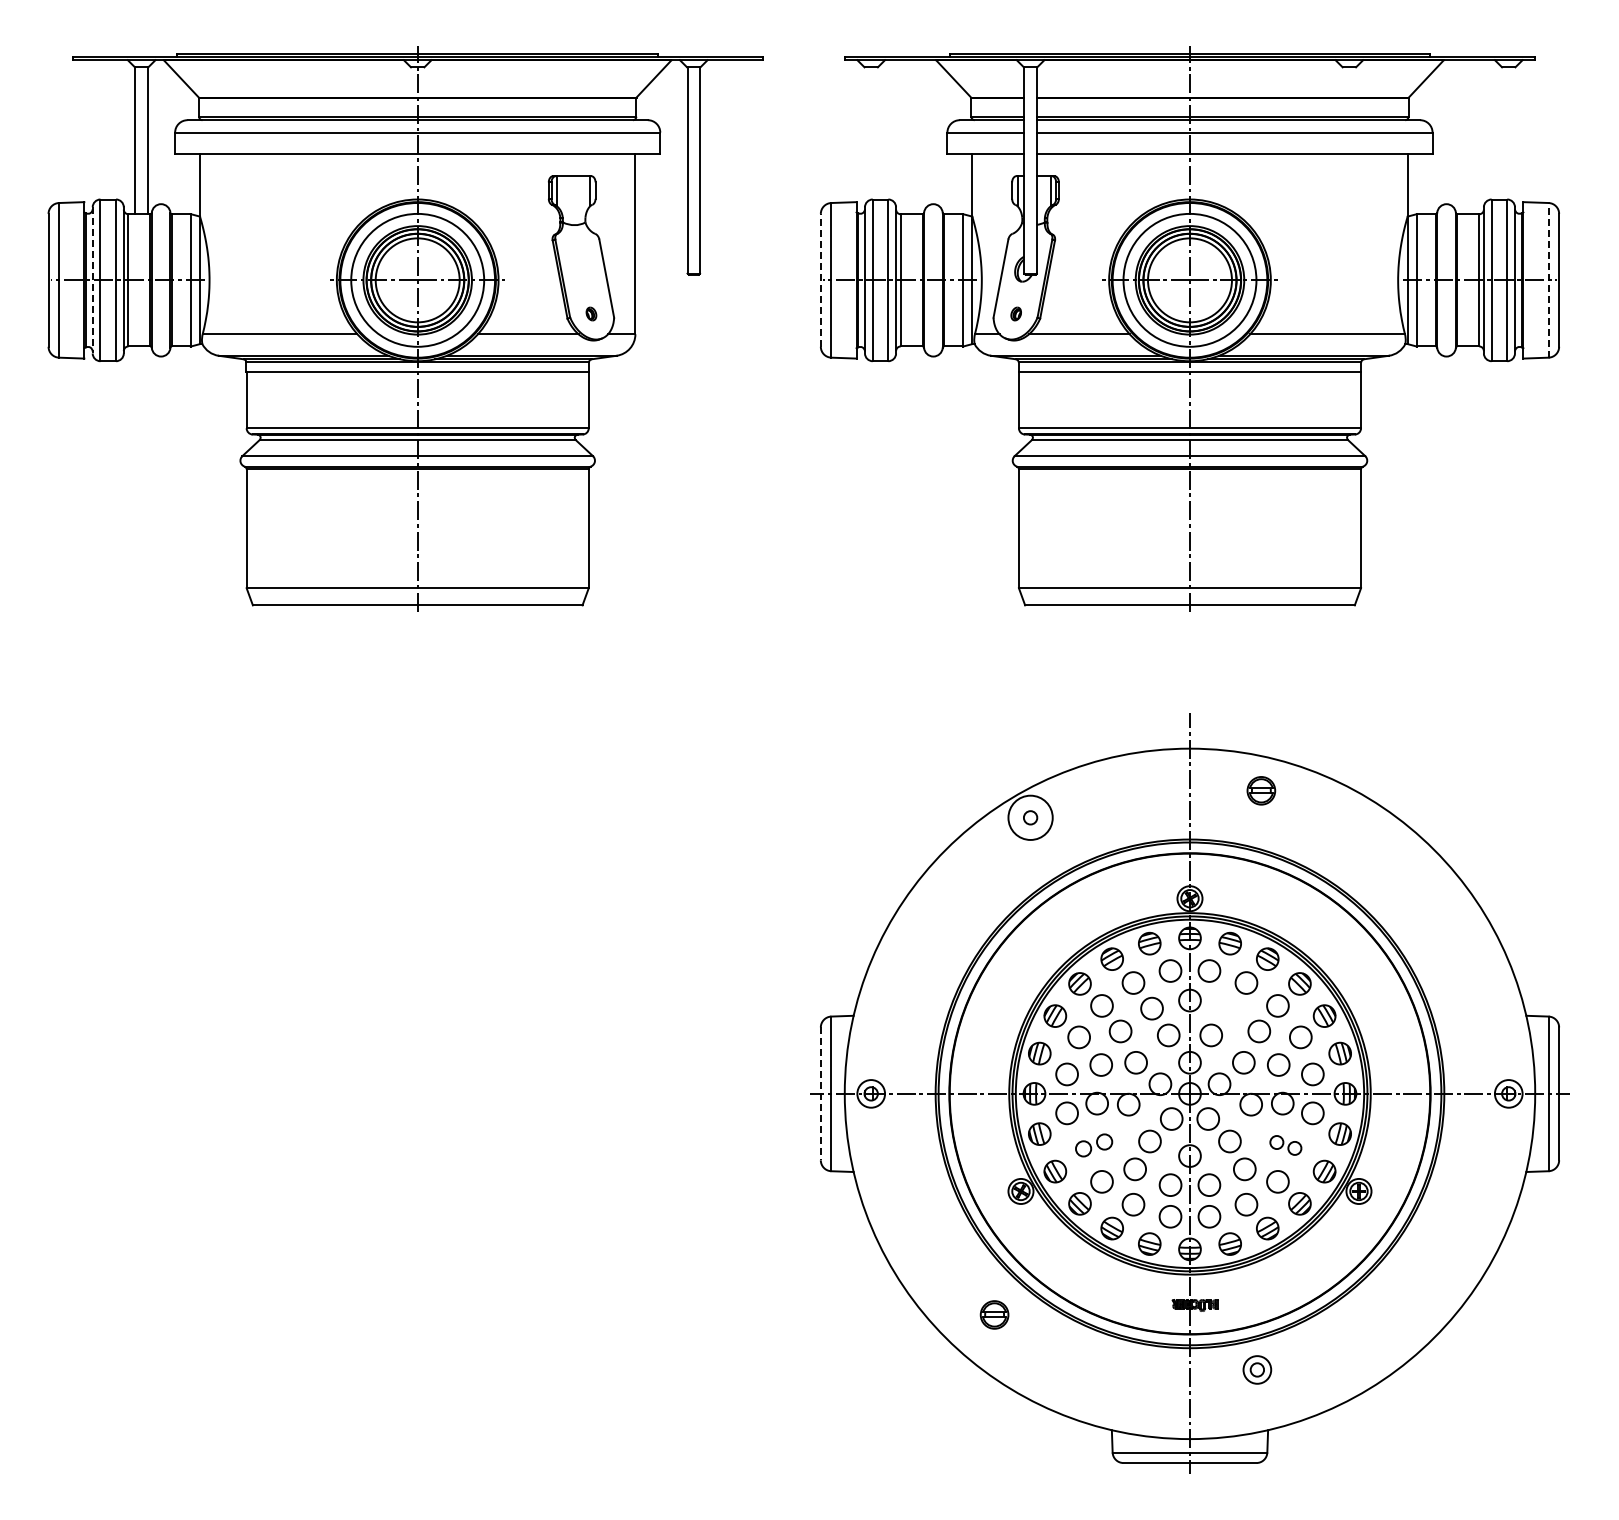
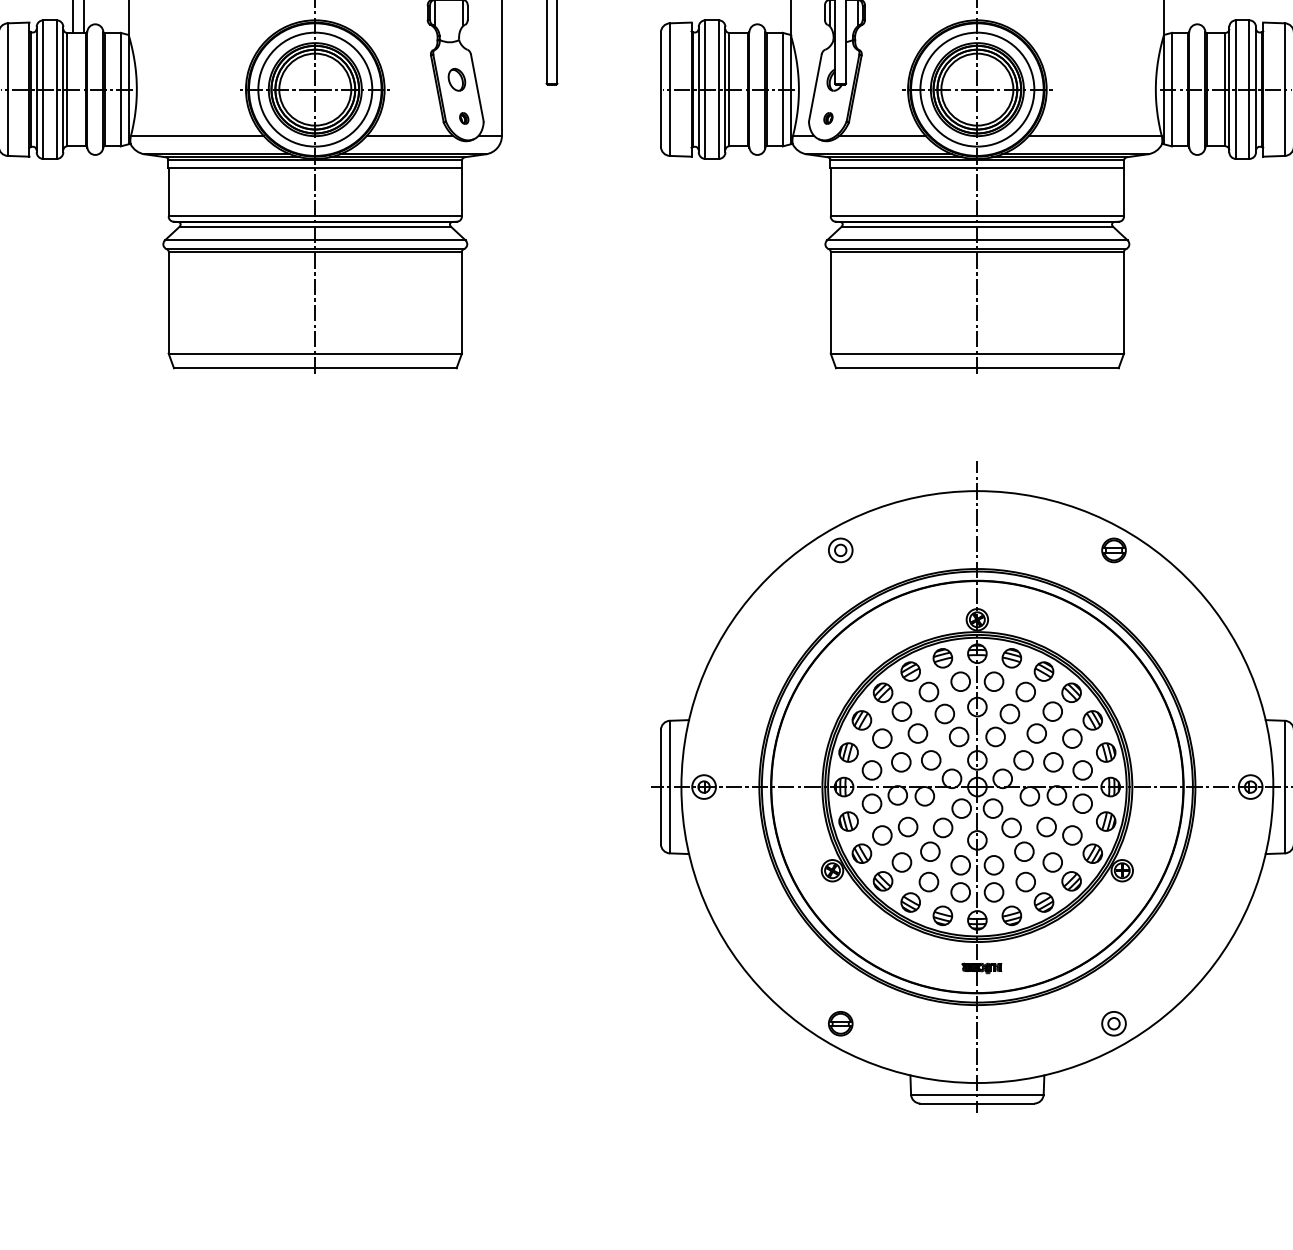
part: (582, 268) -> (456, 79), added
line: (820, 279) -> (660, 88), dashed -> solid
line: (1548, 279) -> (1284, 88), dashed -> solid
line: (92, 280) -> (36, 89), dashed -> solid
part: (1261, 790) -> (1114, 550), moved
circle: (1030, 817) -> (840, 550), size x0.62
circle: (1227, 1008) -> (1009, 713), added
line: (820, 1094) -> (660, 787), dashed -> solid
part: (1093, 1145) -> (894, 831), size x1.43
part: (1285, 1145) -> (1059, 831), size x1.67
part: (994, 1314) -> (840, 1023), moved
part: (1257, 1369) -> (1114, 1023), moved

